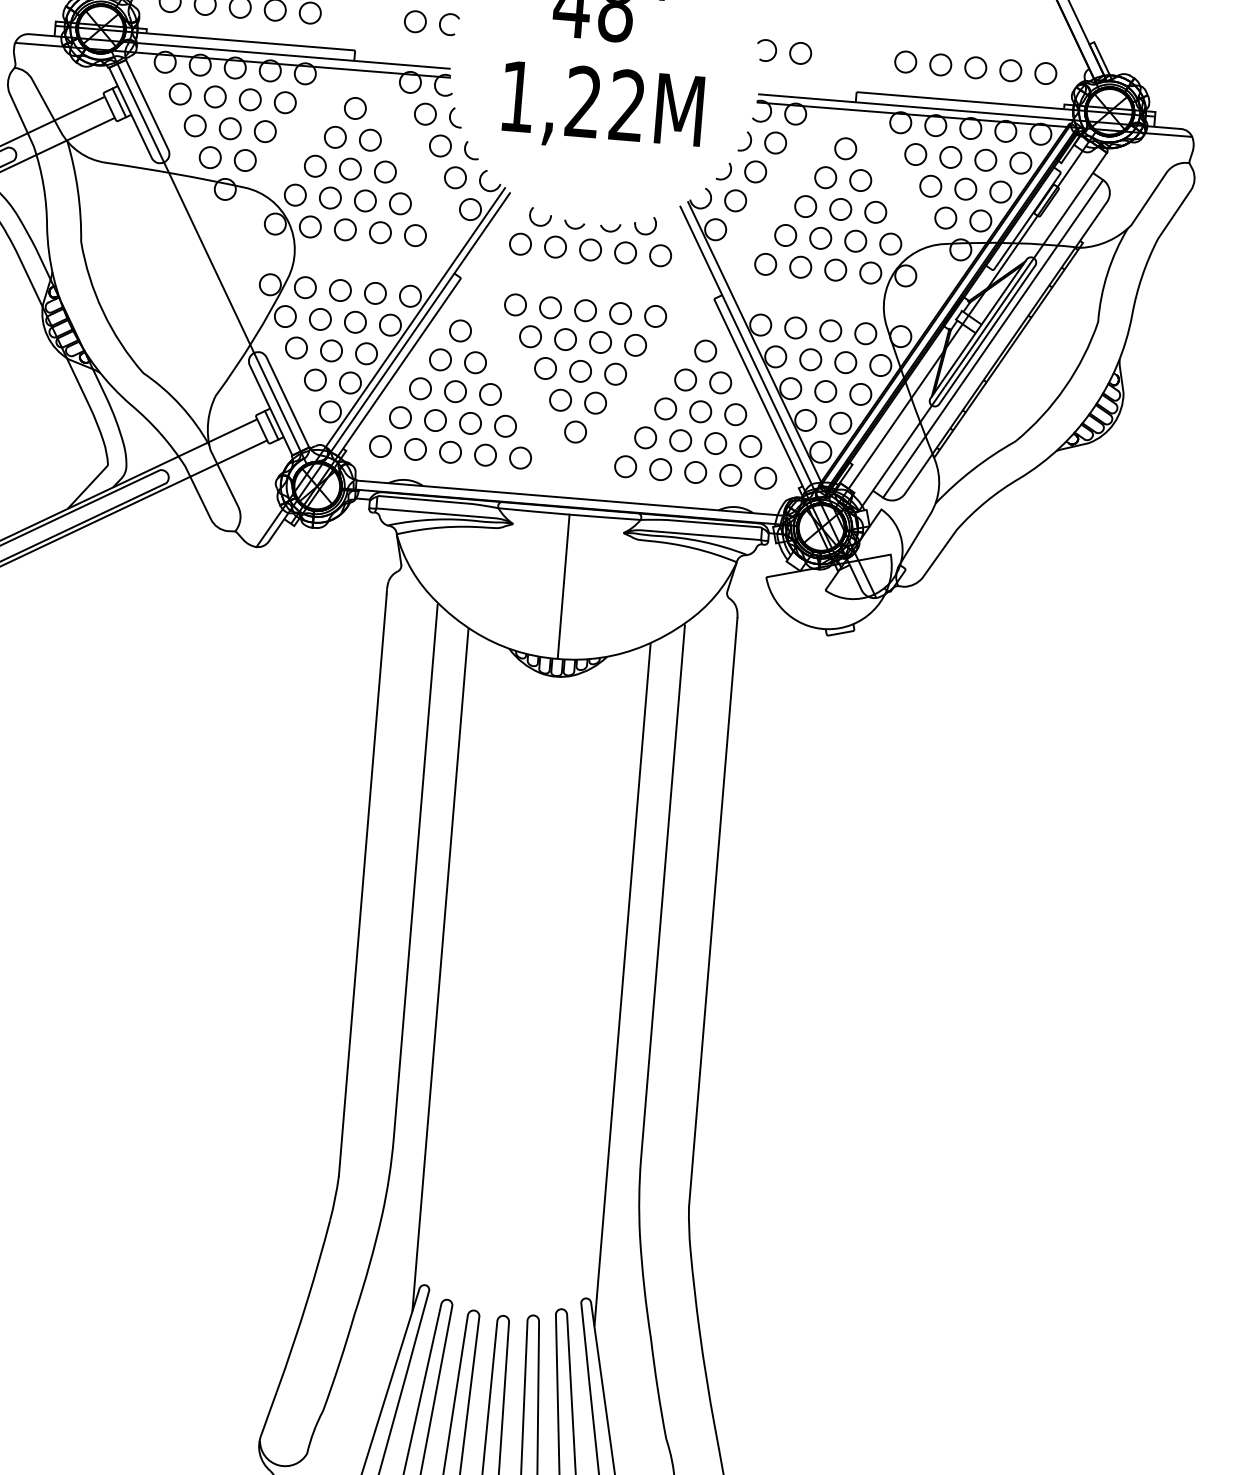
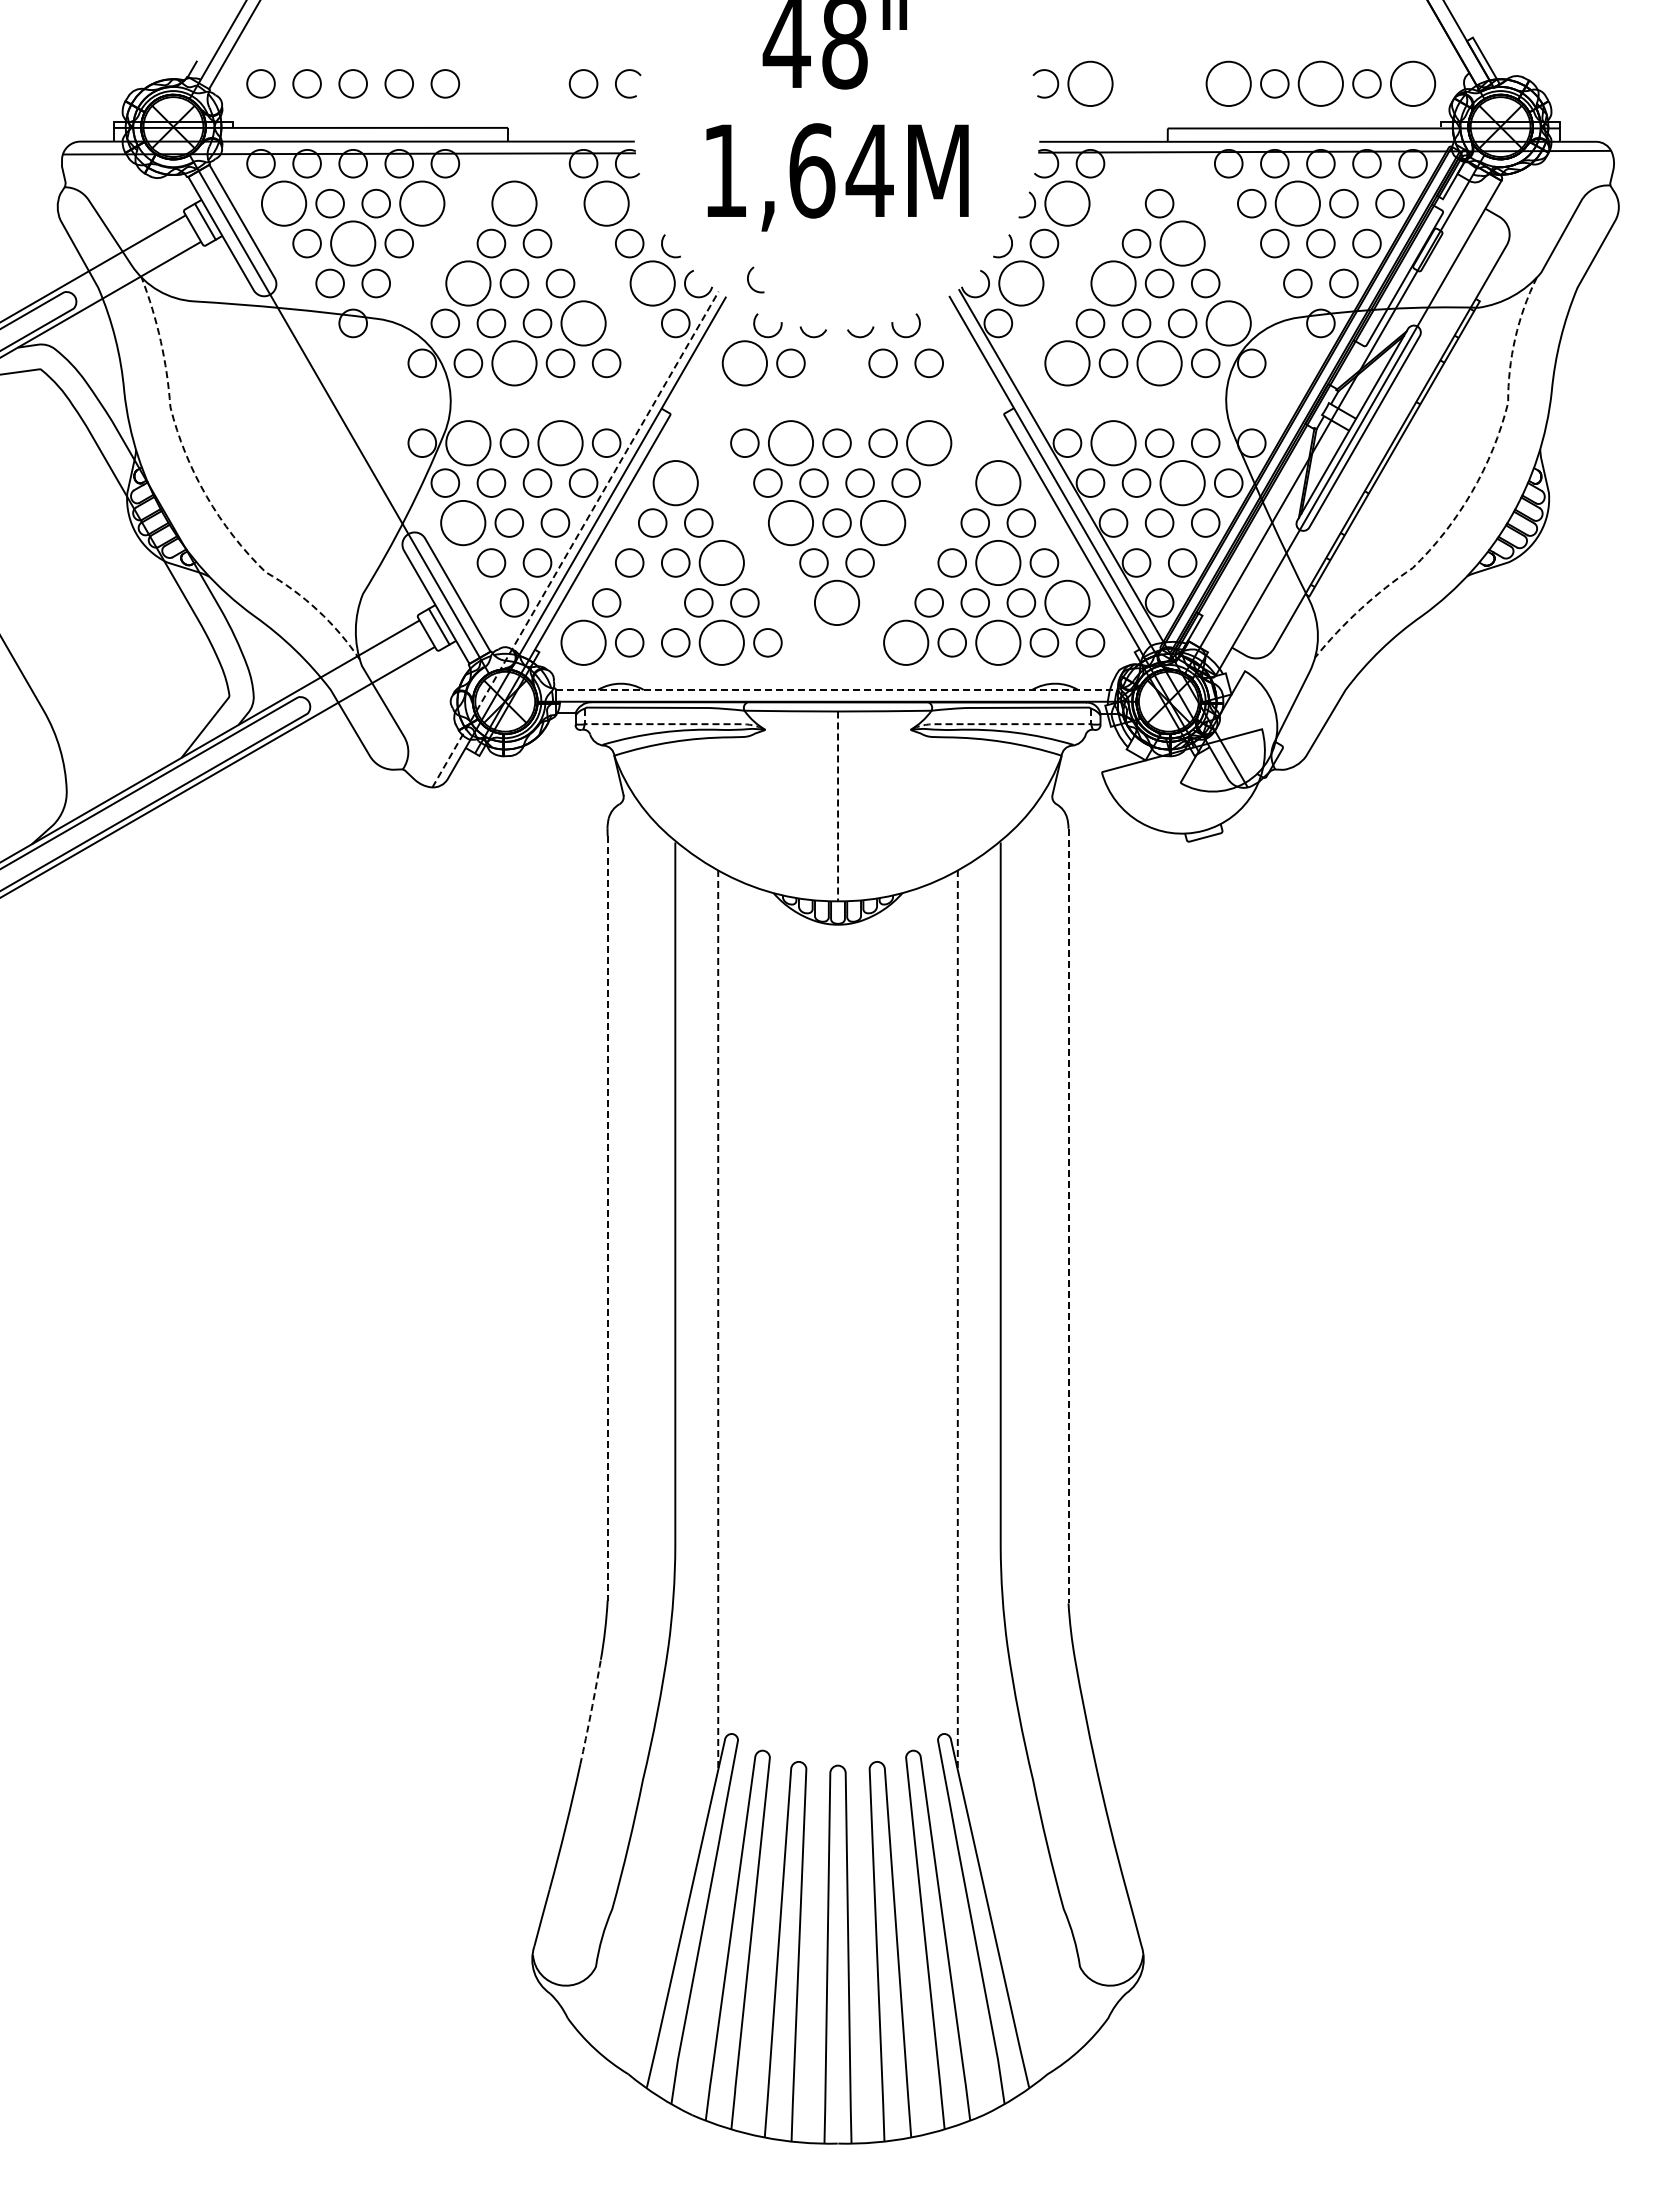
circle: (800, 53) -> (1090, 83), size x1.6
circle: (905, 61) -> (1228, 83), size x1.6
circle: (975, 67) -> (1320, 83), size x1.6
circle: (1045, 73) -> (1412, 83), size x1.6
circle: (179, 93) -> (283, 203), size x1.6
circle: (285, 102) -> (422, 203), size x1.6
text: (606, 103) -> (841, 170), 1,22M -> 1,64M
circle: (355, 108) -> (514, 203), size x1.6
circle: (425, 114) -> (606, 203), size x1.6
arc: (450, 118) -> (749, 281), moved
circle: (230, 128) -> (353, 243), size x1.6
circle: (775, 142) -> (1067, 203), size x1.6
circle: (950, 157) -> (1297, 203), size x1.6
circle: (315, 166) -> (468, 283), size x1.6
circle: (455, 177) -> (652, 283), size x1.6
circle: (860, 180) -> (1182, 243), size x1.6
circle: (735, 200) -> (1021, 283), size x1.6
circle: (400, 203) -> (583, 323), size x1.6
circle: (805, 206) -> (1113, 283), size x1.6
circle: (345, 229) -> (514, 363), size x1.6
circle: (520, 244) -> (744, 363), size x1.6
circle: (890, 244) -> (1228, 323), size x1.6
circle: (590, 250) -> (836, 363), removed
circle: (765, 264) -> (1067, 363), size x1.6
circle: (835, 270) -> (1159, 363), size x1.6
circle: (305, 287) -> (468, 443), size x1.6
circle: (375, 293) -> (560, 443), size x1.6
circle: (550, 308) -> (790, 443), size x1.6
line: (103, 311) -> (206, 496), solid -> dashed
circle: (655, 316) -> (929, 443), size x1.6
circle: (795, 328) -> (1113, 443), size x1.6
circle: (460, 330) -> (675, 482), size x1.6
line: (993, 338) -> (1372, 435), removed
circle: (296, 347) -> (463, 522), size x1.6
circle: (705, 350) -> (998, 482), size x1.6
circle: (845, 362) -> (1182, 482), size x1.6
line: (380, 367) -> (575, 539), solid -> dashed
circle: (545, 368) -> (790, 522), size x1.6
circle: (615, 373) -> (882, 522), size x1.6
line: (1064, 387) -> (1471, 492), solid -> dashed
circle: (490, 394) -> (721, 562), size x1.6
circle: (700, 411) -> (998, 562), size x1.6
circle: (435, 420) -> (652, 602), removed
circle: (575, 431) -> (836, 602), size x1.6
circle: (380, 446) -> (583, 642), size x1.6
circle: (750, 446) -> (1067, 602), size x1.6
circle: (485, 454) -> (721, 642), size x1.6
circle: (625, 466) -> (906, 642), size x1.6
circle: (695, 472) -> (998, 642), size x1.6
line: (570, 497) -> (837, 689), solid -> dashed
line: (441, 514) -> (670, 724), solid -> dashed
line: (696, 535) -> (1005, 724), solid -> dashed
line: (563, 586) -> (838, 806), solid -> dashed
line: (362, 885) -> (607, 1218), solid -> dashed
line: (713, 912) -> (1068, 1216), solid -> dashed
line: (440, 969) -> (718, 1319), solid -> dashed
line: (622, 984) -> (957, 1319), solid -> dashed
arc: (319, 1260) -> (591, 1712), solid -> dashed

